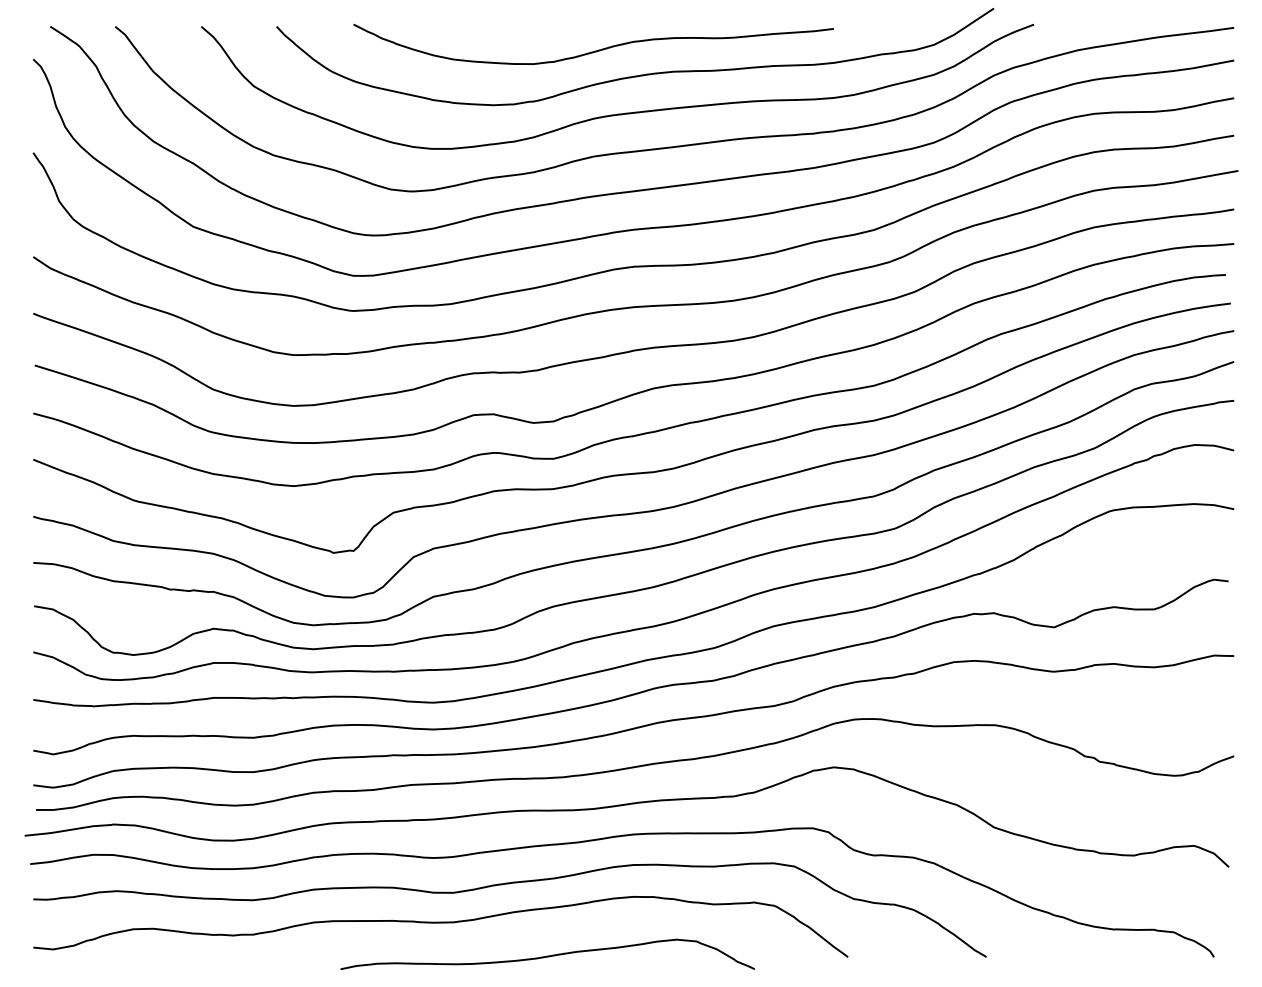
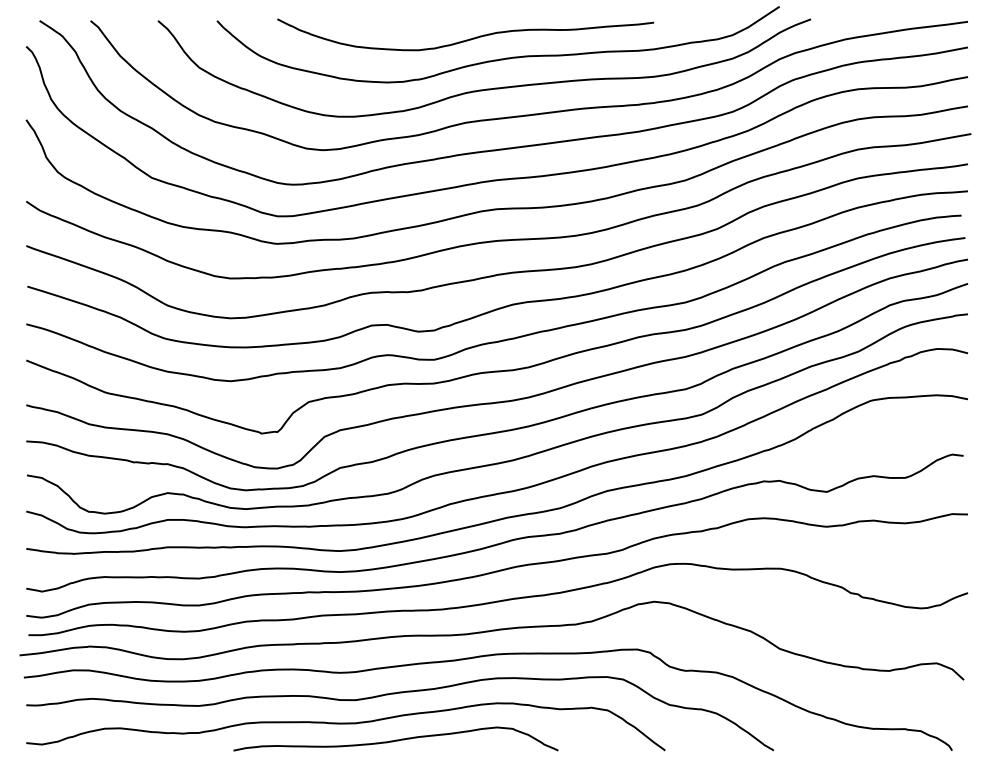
curve: (547, 955) -> (395, 739), moved

